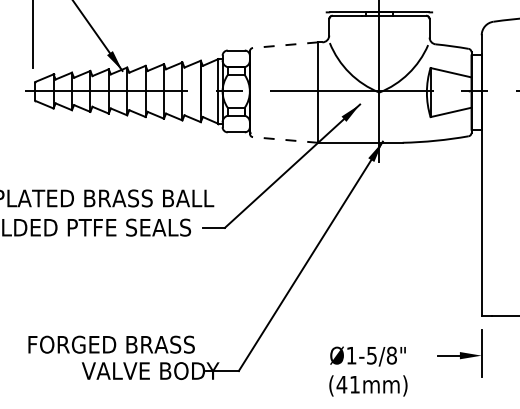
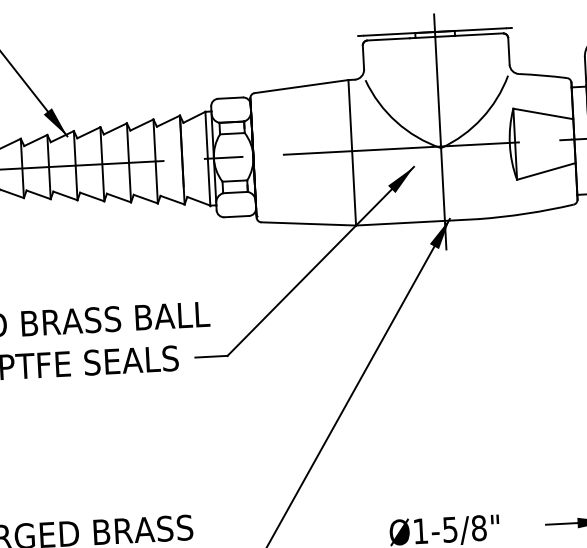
line: (285, 45) -> (301, 87), dashed -> solid
line: (285, 139) -> (308, 223), dashed -> solid

